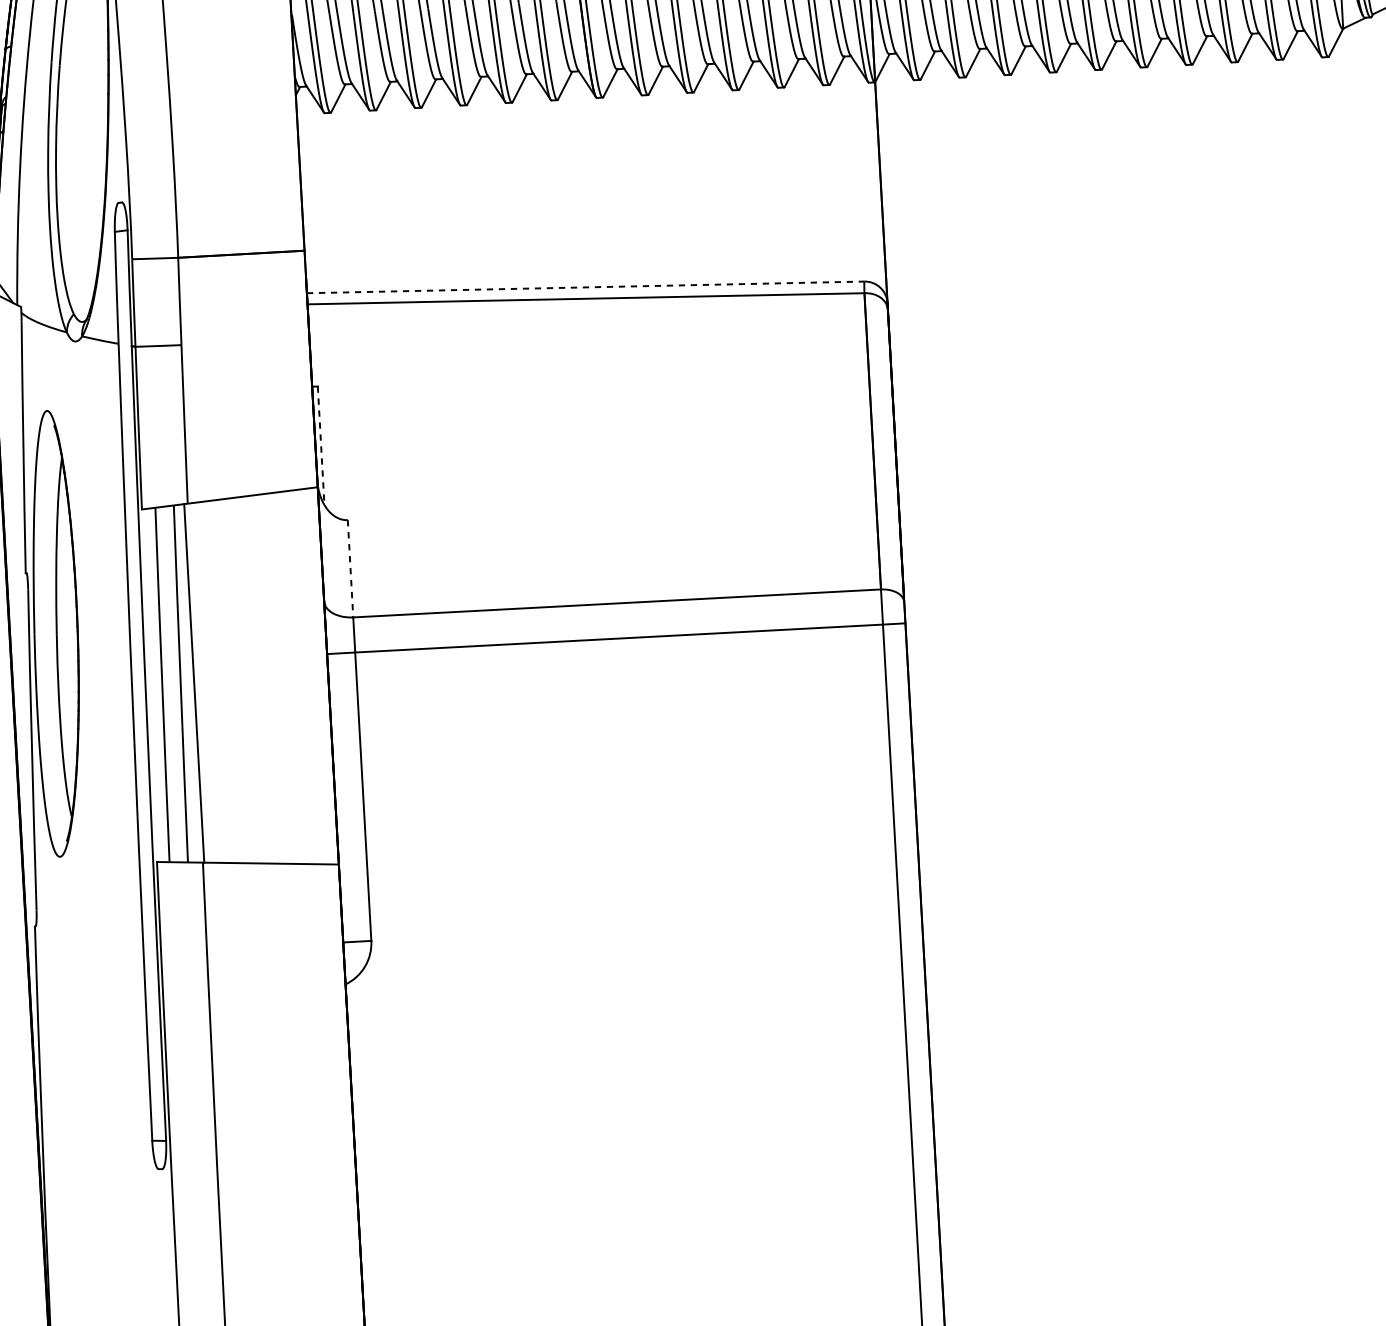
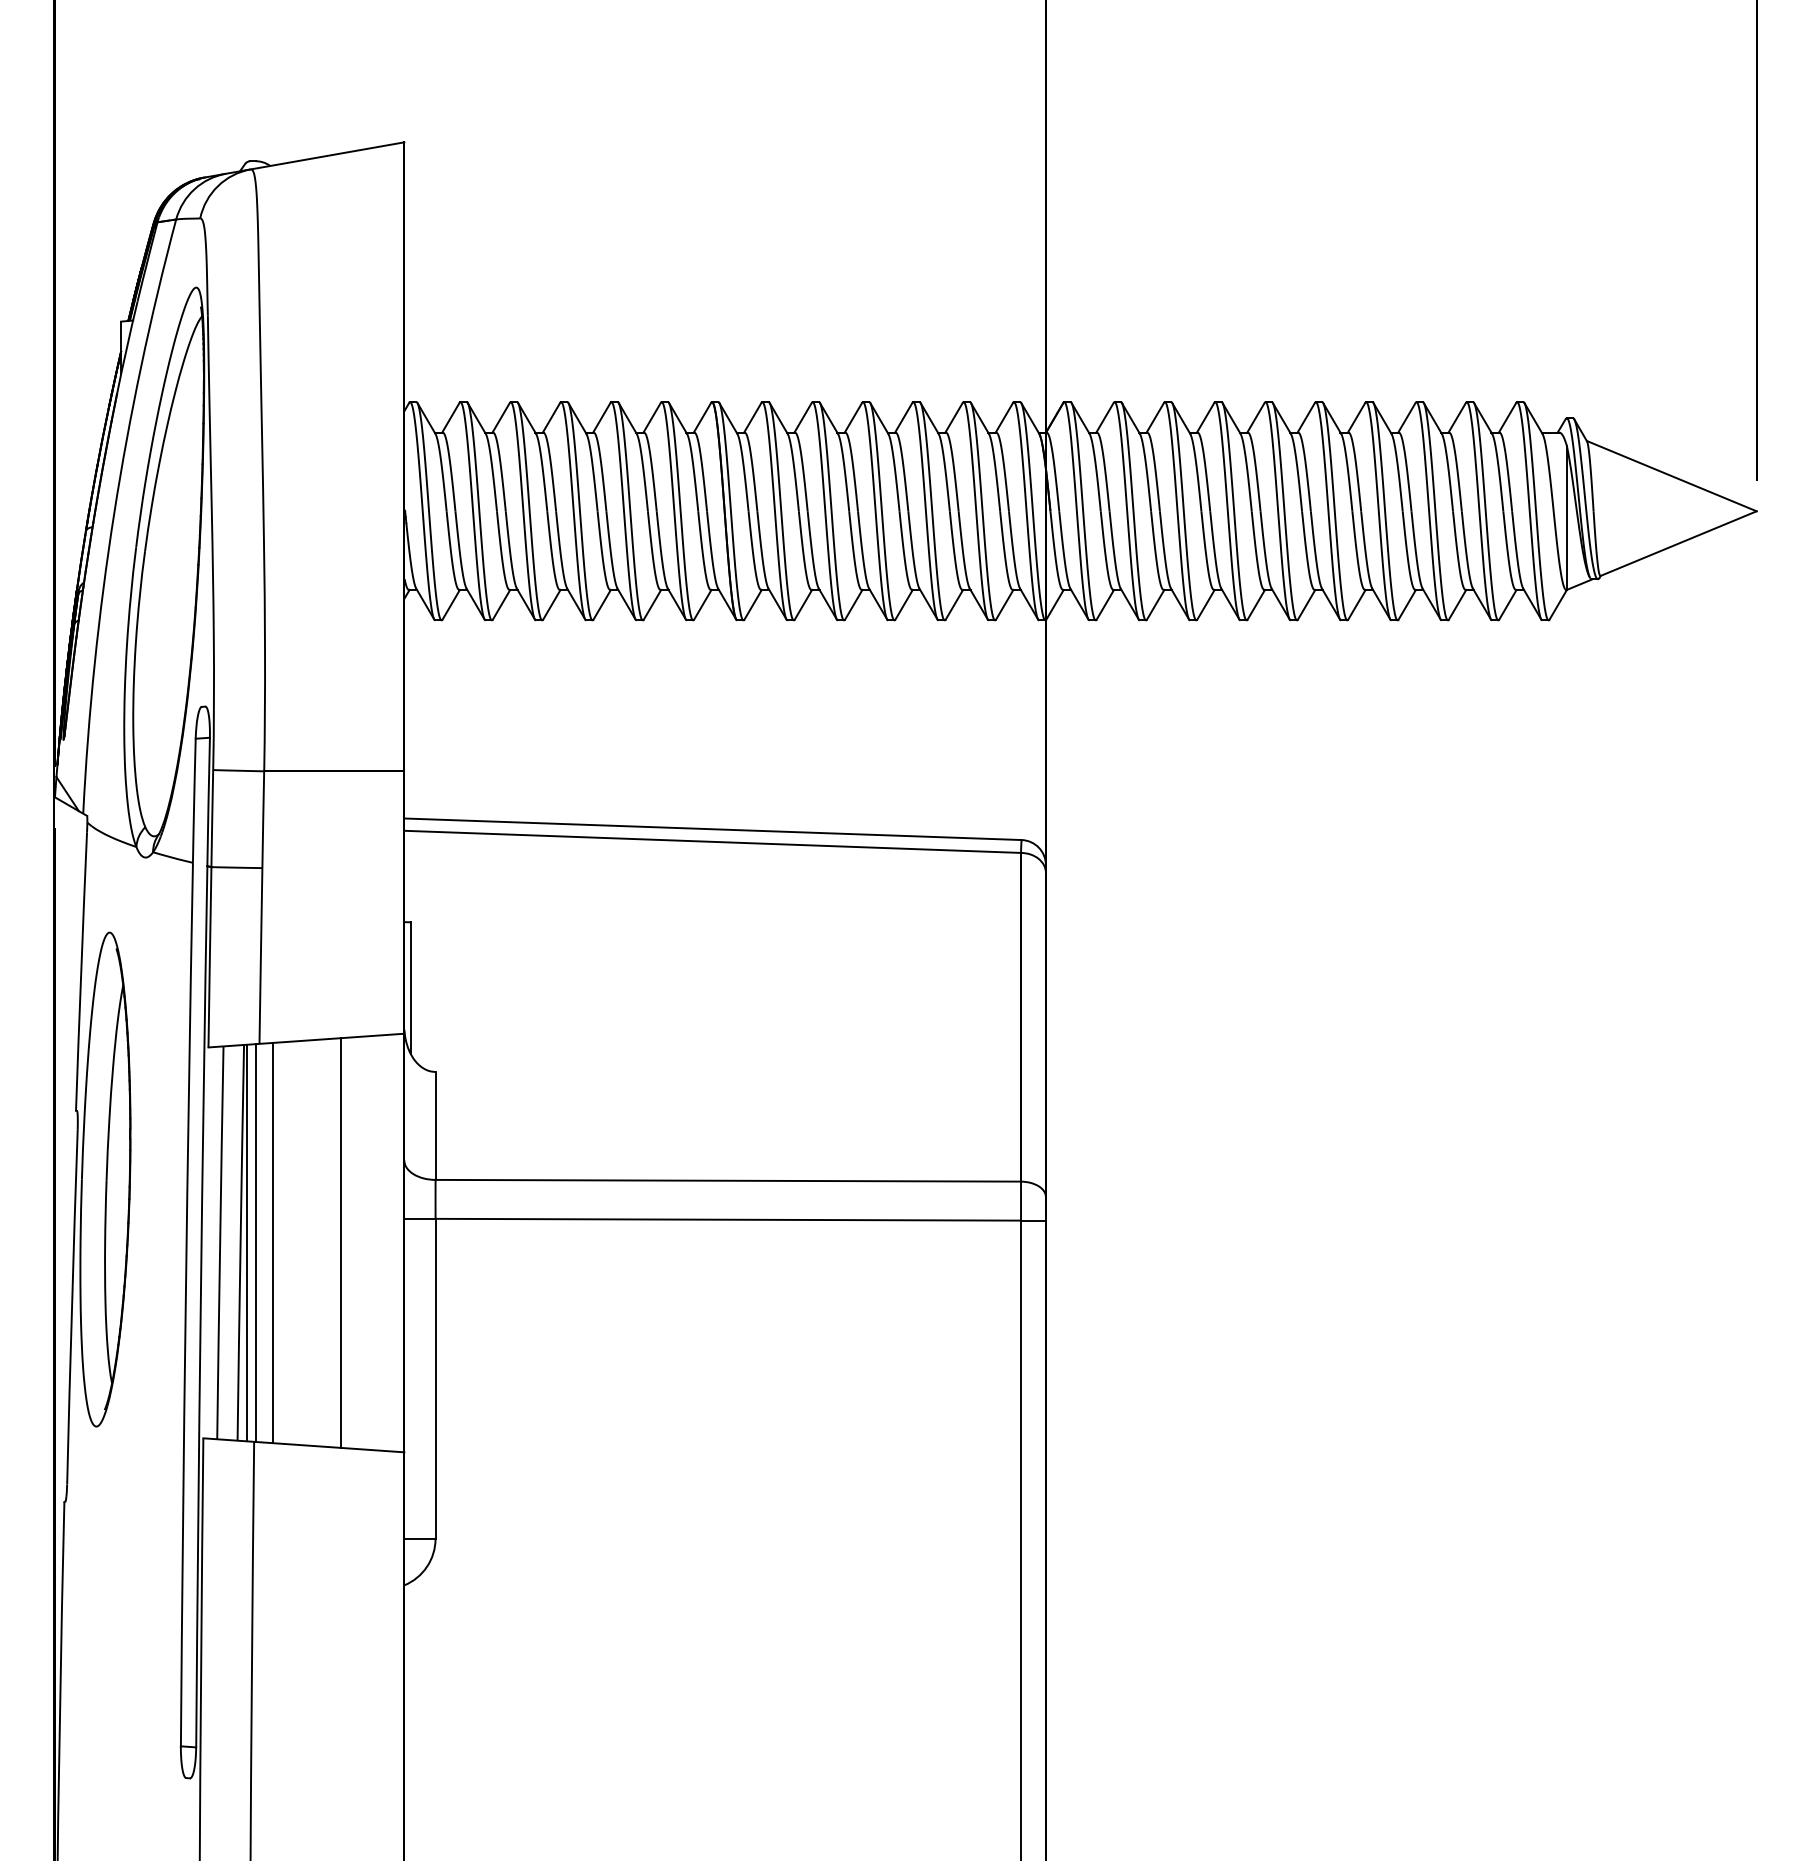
line: (586, 287) -> (713, 829), dashed -> solid
line: (321, 446) -> (410, 988), dashed -> solid
line: (350, 568) -> (435, 1125), dashed -> solid
line: (271, 678) -> (341, 1242), added
line: (210, 682) -> (273, 1242), added
line: (186, 683) -> (247, 1242), added

